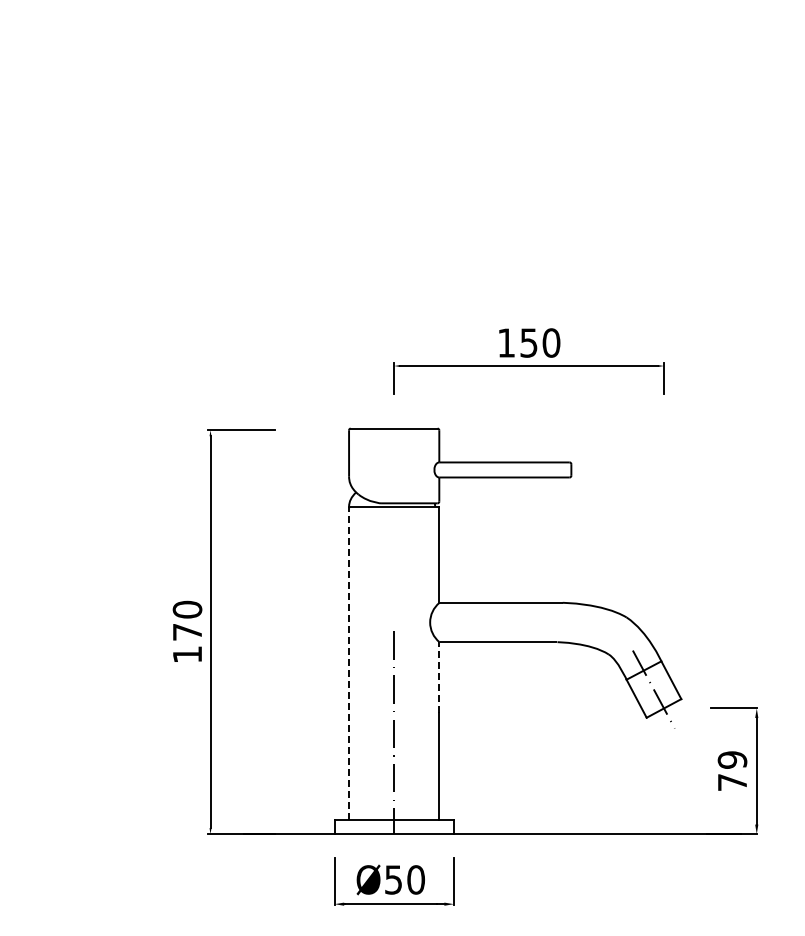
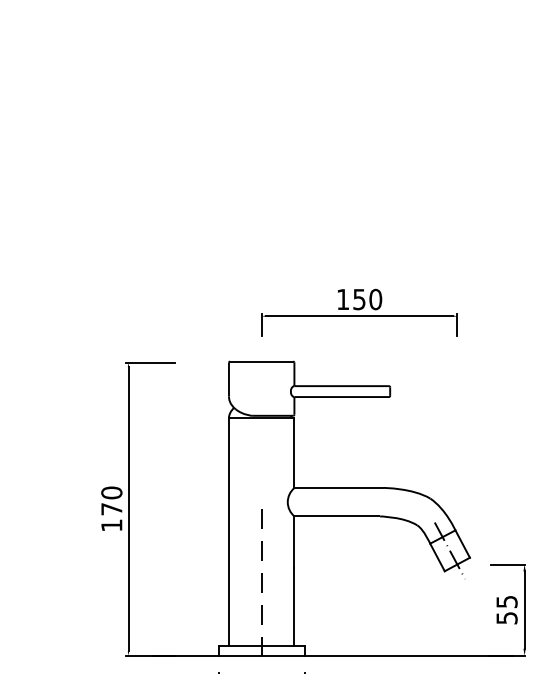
line: (349, 663) -> (229, 531), dashed -> solid
line: (439, 677) -> (294, 542), dashed -> solid
text: (732, 770) -> (507, 609), 79 -> 55

